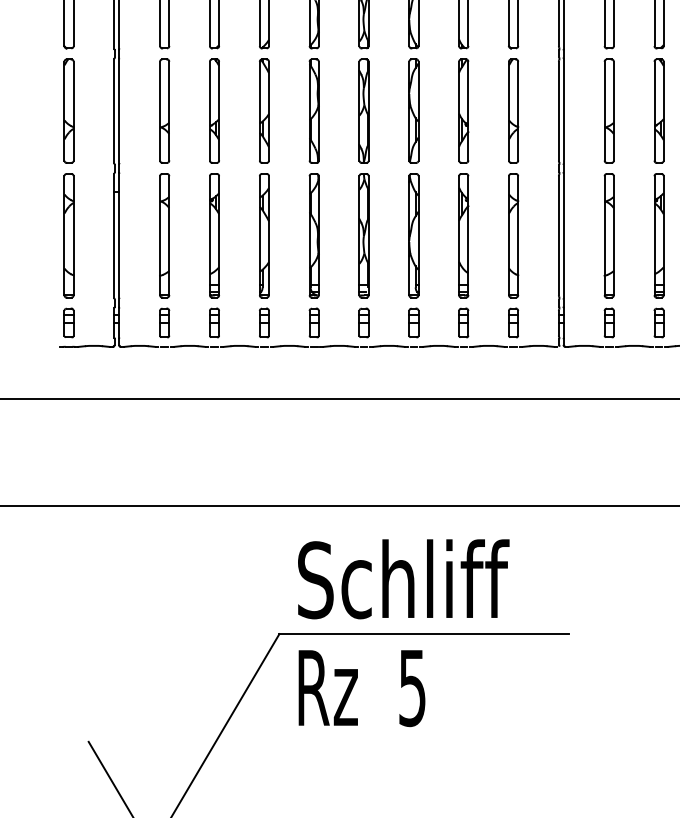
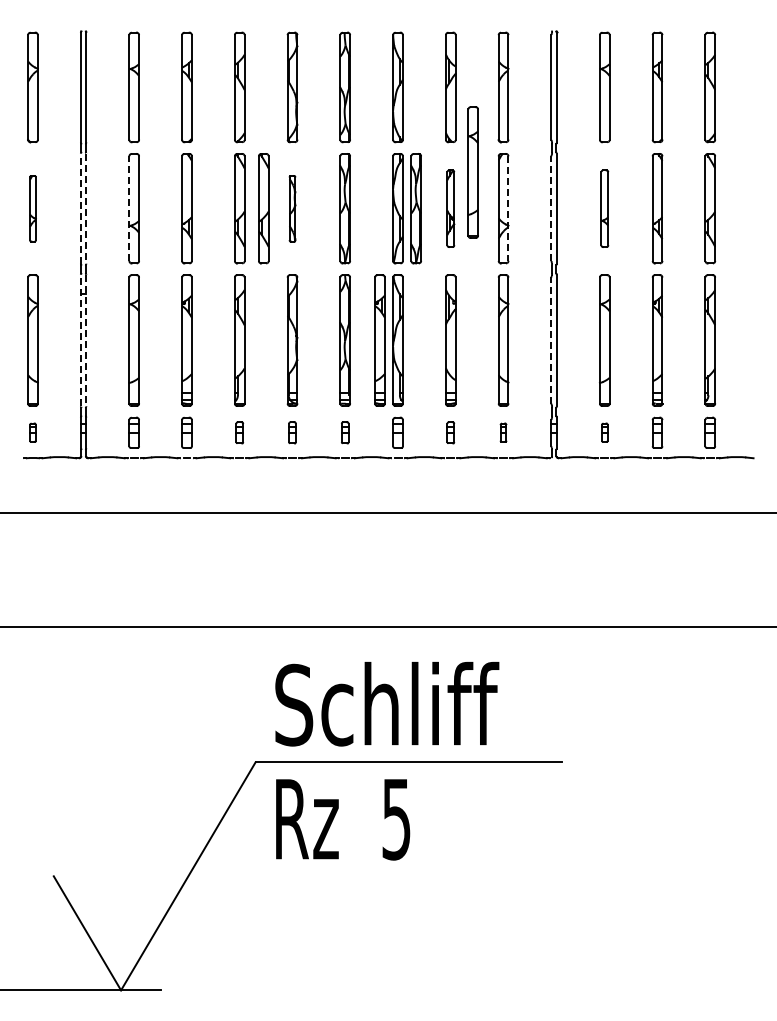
part: (484, 76) -> (472, 172), added
part: (68, 111) -> (32, 208), size x0.6
line: (113, 111) -> (80, 208), solid -> dashed
line: (119, 111) -> (86, 209), solid -> dashed
line: (160, 111) -> (129, 208), solid -> dashed
part: (286, 111) -> (263, 208), added
part: (314, 111) -> (292, 208), size x0.6
part: (430, 111) -> (415, 208), added
part: (463, 111) -> (450, 208), size x0.7
line: (518, 111) -> (508, 209), solid -> dashed
line: (558, 111) -> (551, 208), solid -> dashed
part: (608, 111) -> (604, 208), size x0.7
line: (113, 235) -> (80, 340), solid -> dashed
line: (119, 235) -> (86, 340), solid -> dashed
part: (396, 235) -> (379, 340), added
line: (558, 235) -> (551, 340), solid -> dashed
part: (68, 322) -> (32, 432), size x0.6
part: (264, 322) -> (239, 432), size x0.7
part: (314, 322) -> (292, 432), size x0.7
part: (363, 322) -> (344, 432), size x0.7
part: (463, 322) -> (450, 432), size x0.7
part: (513, 322) -> (503, 432), size x0.6
part: (608, 322) -> (604, 432), size x0.6

